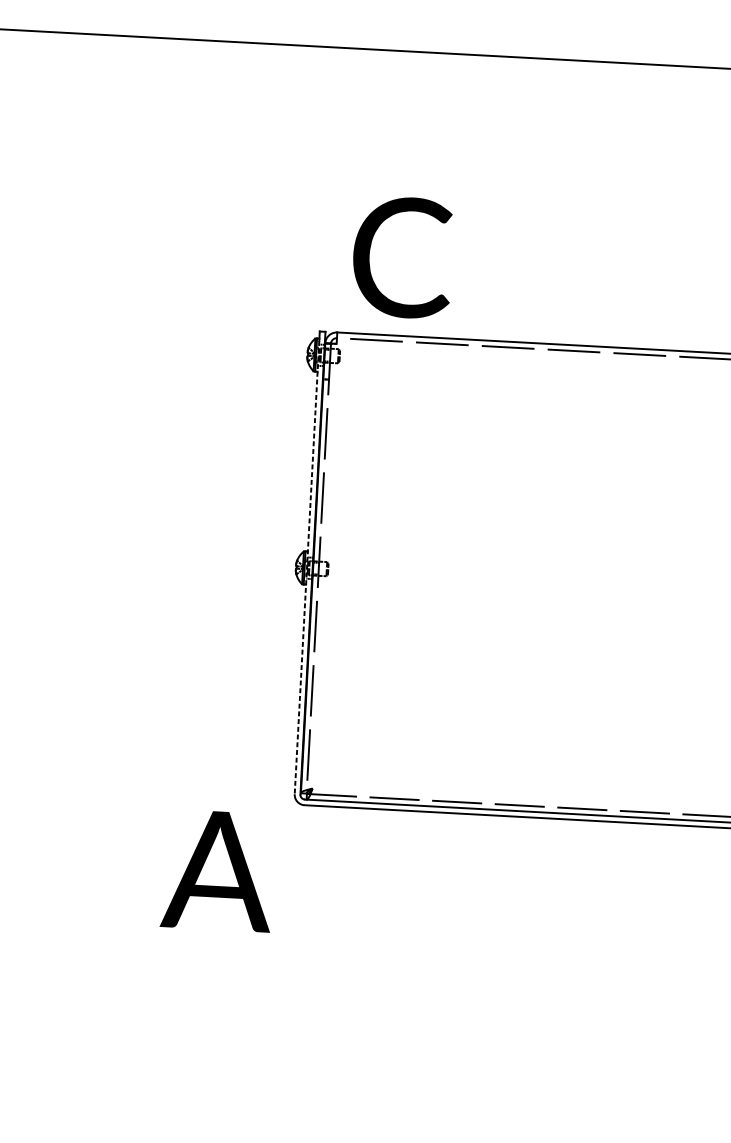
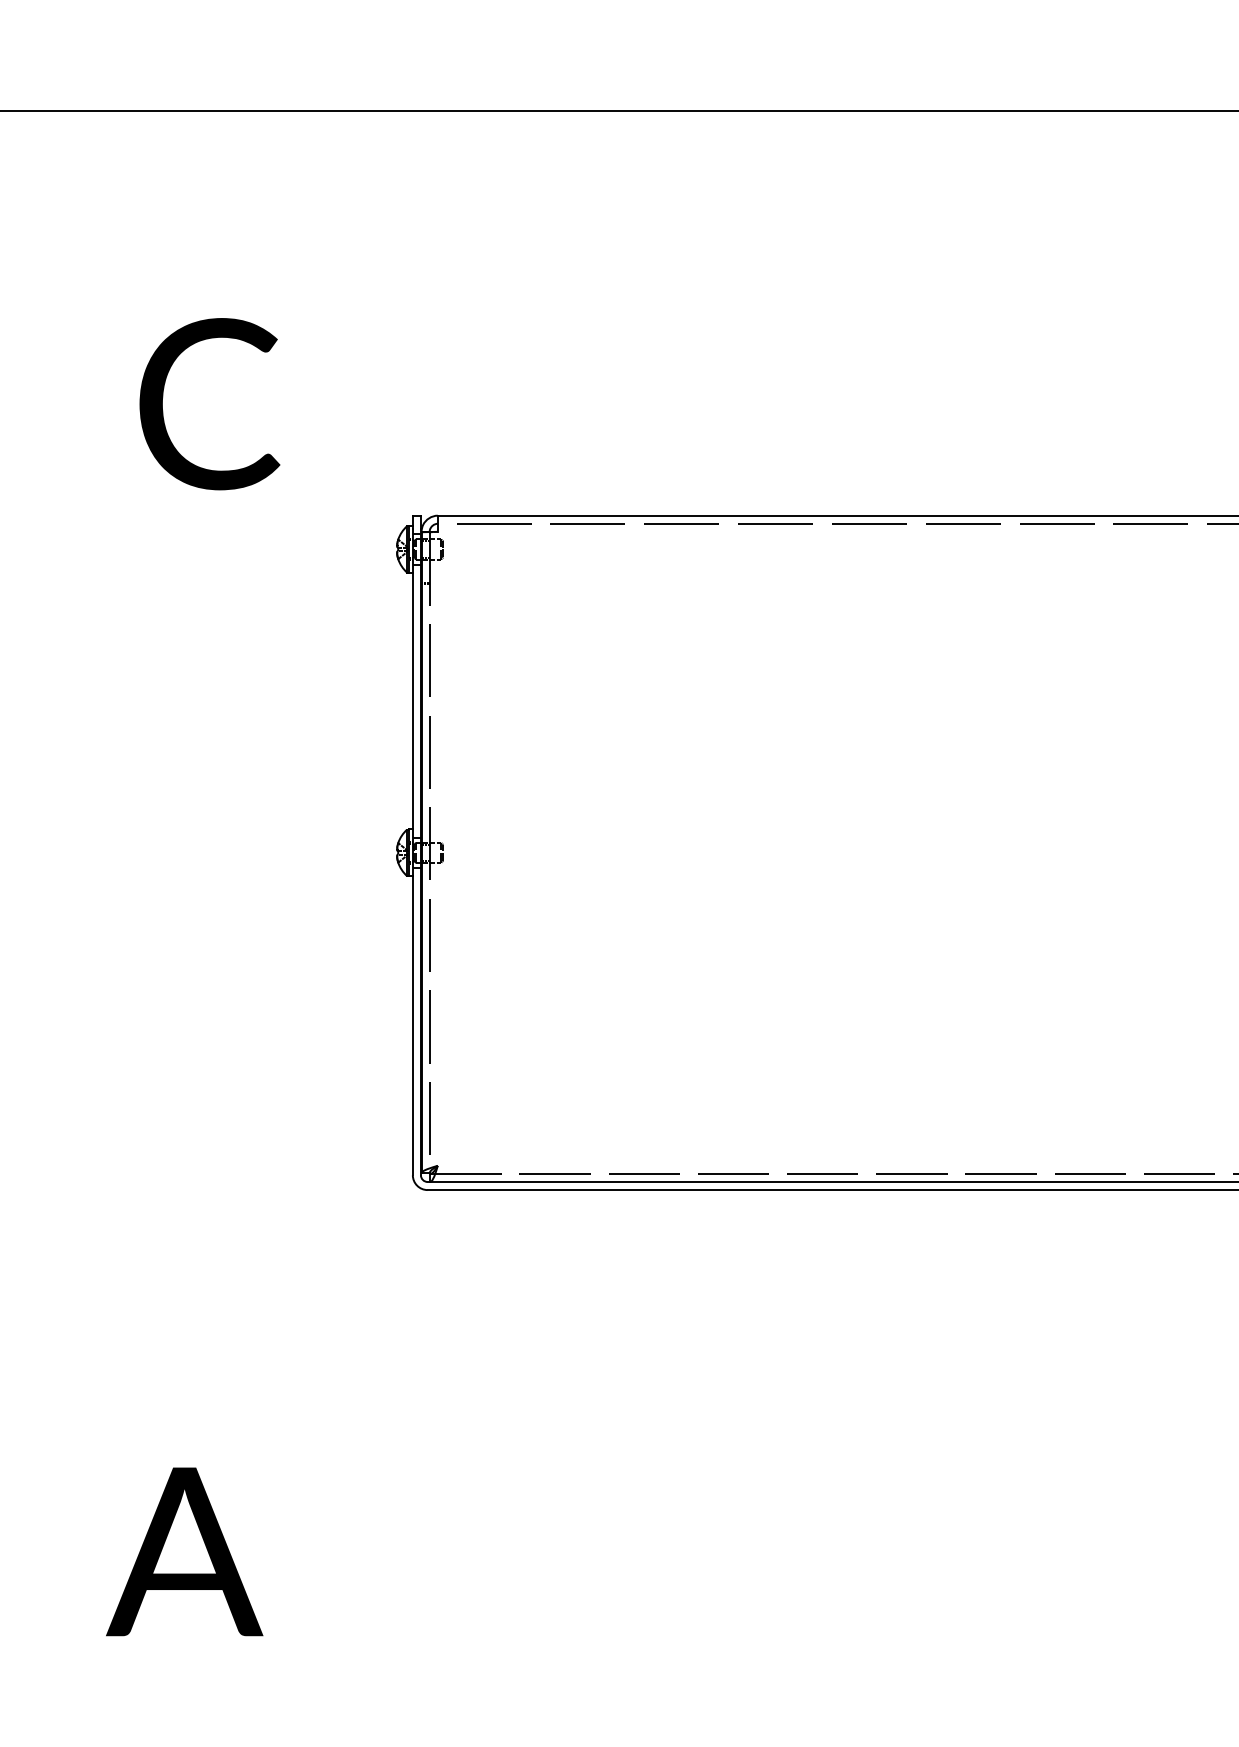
text: (402, 257) -> (209, 404), moved
line: (306, 567) -> (412, 852), dashed -> solid
text: (217, 870) -> (184, 1551), moved

